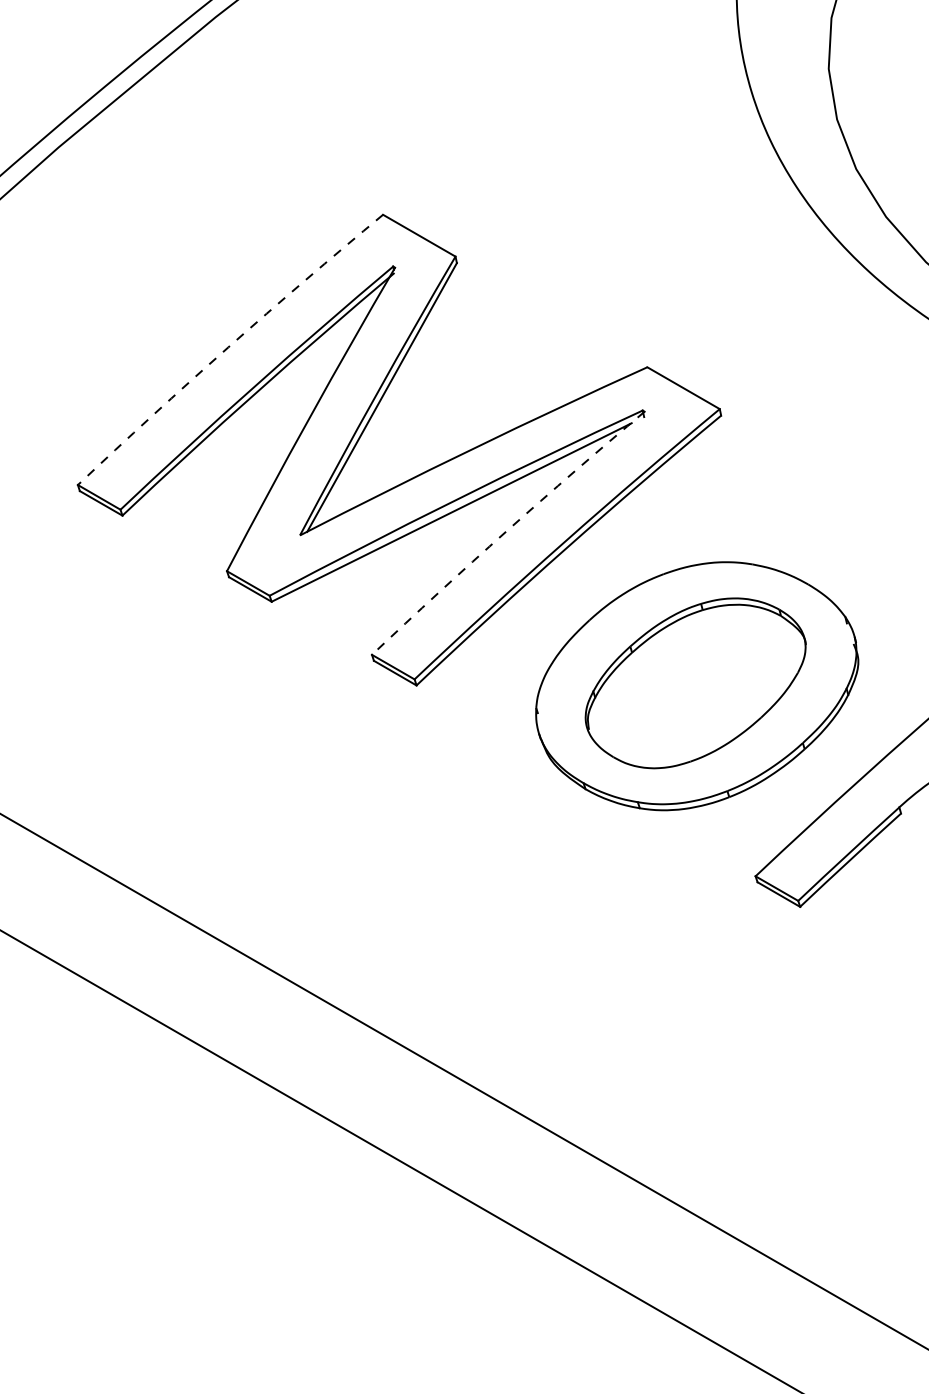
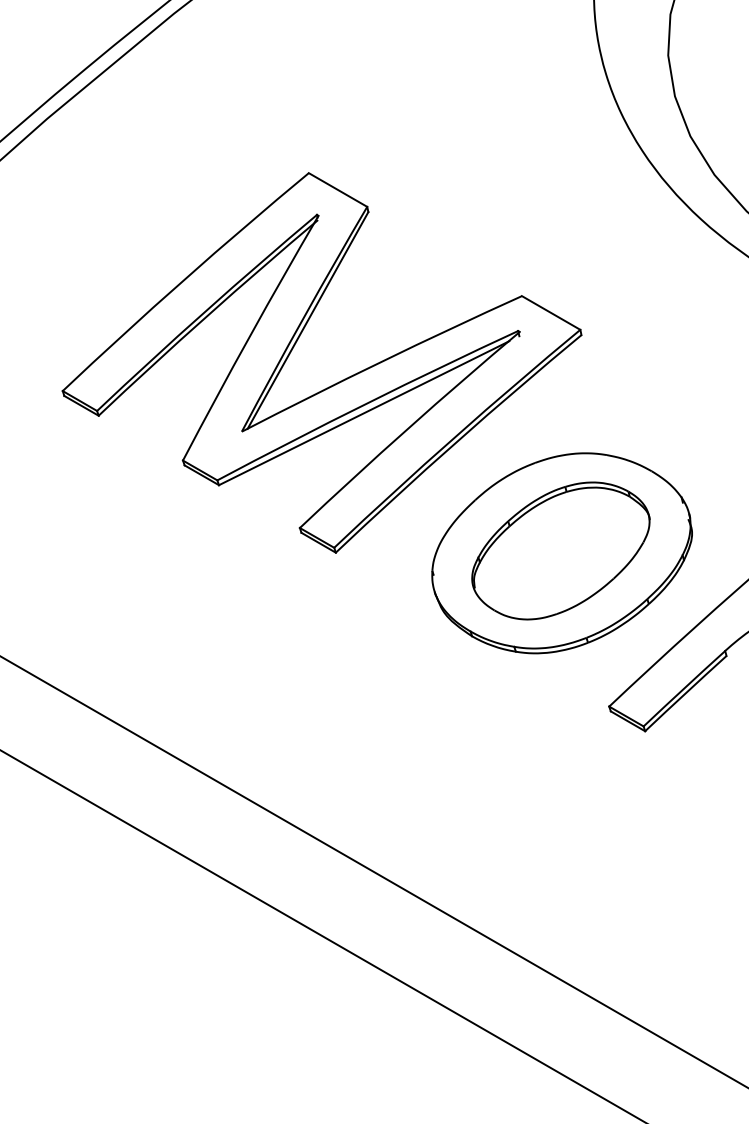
arc: (228, 347) -> (184, 280), dashed -> solid
arc: (506, 531) -> (408, 428), dashed -> solid

